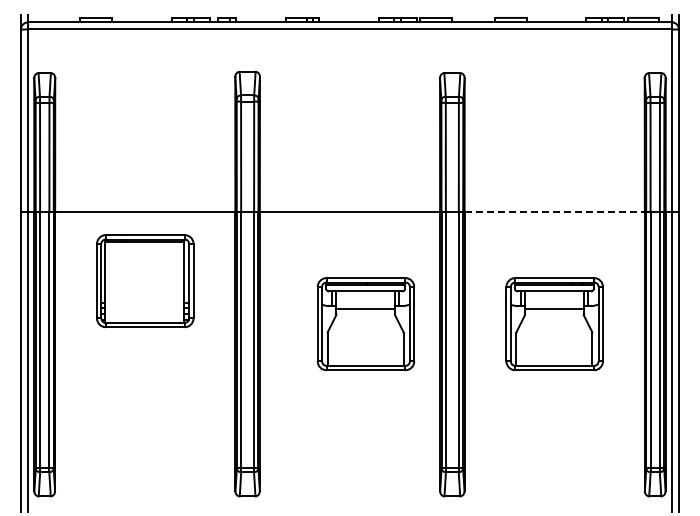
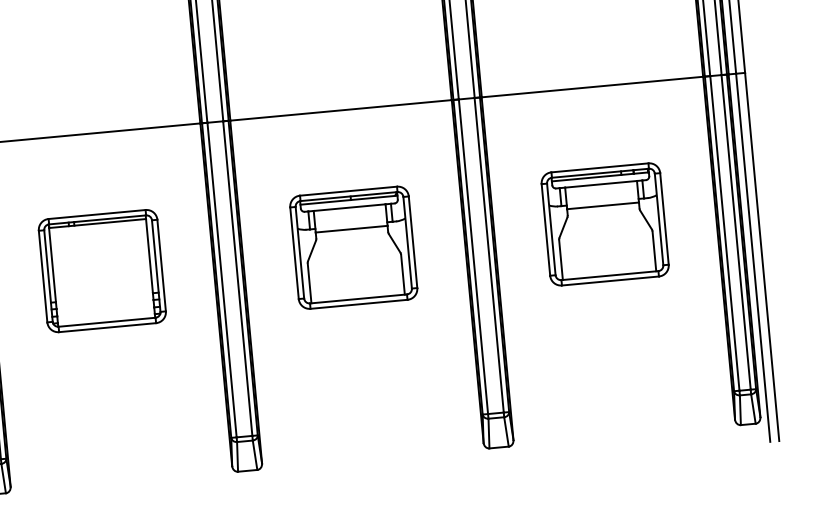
line: (555, 212) -> (593, 87), dashed -> solid
part: (145, 281) -> (102, 271), moved
part: (365, 324) -> (353, 248), moved

